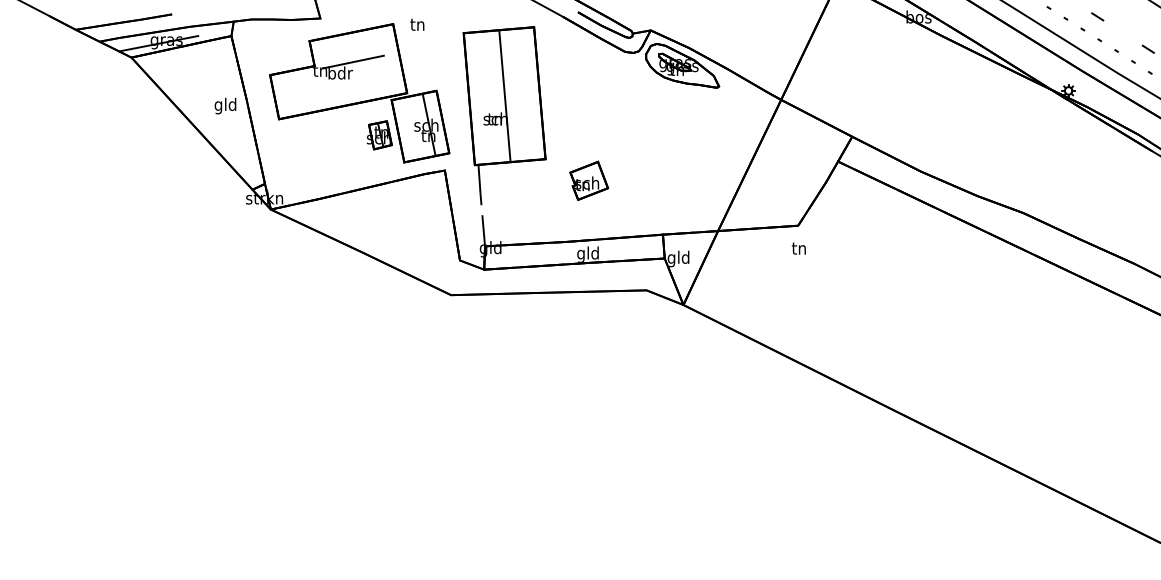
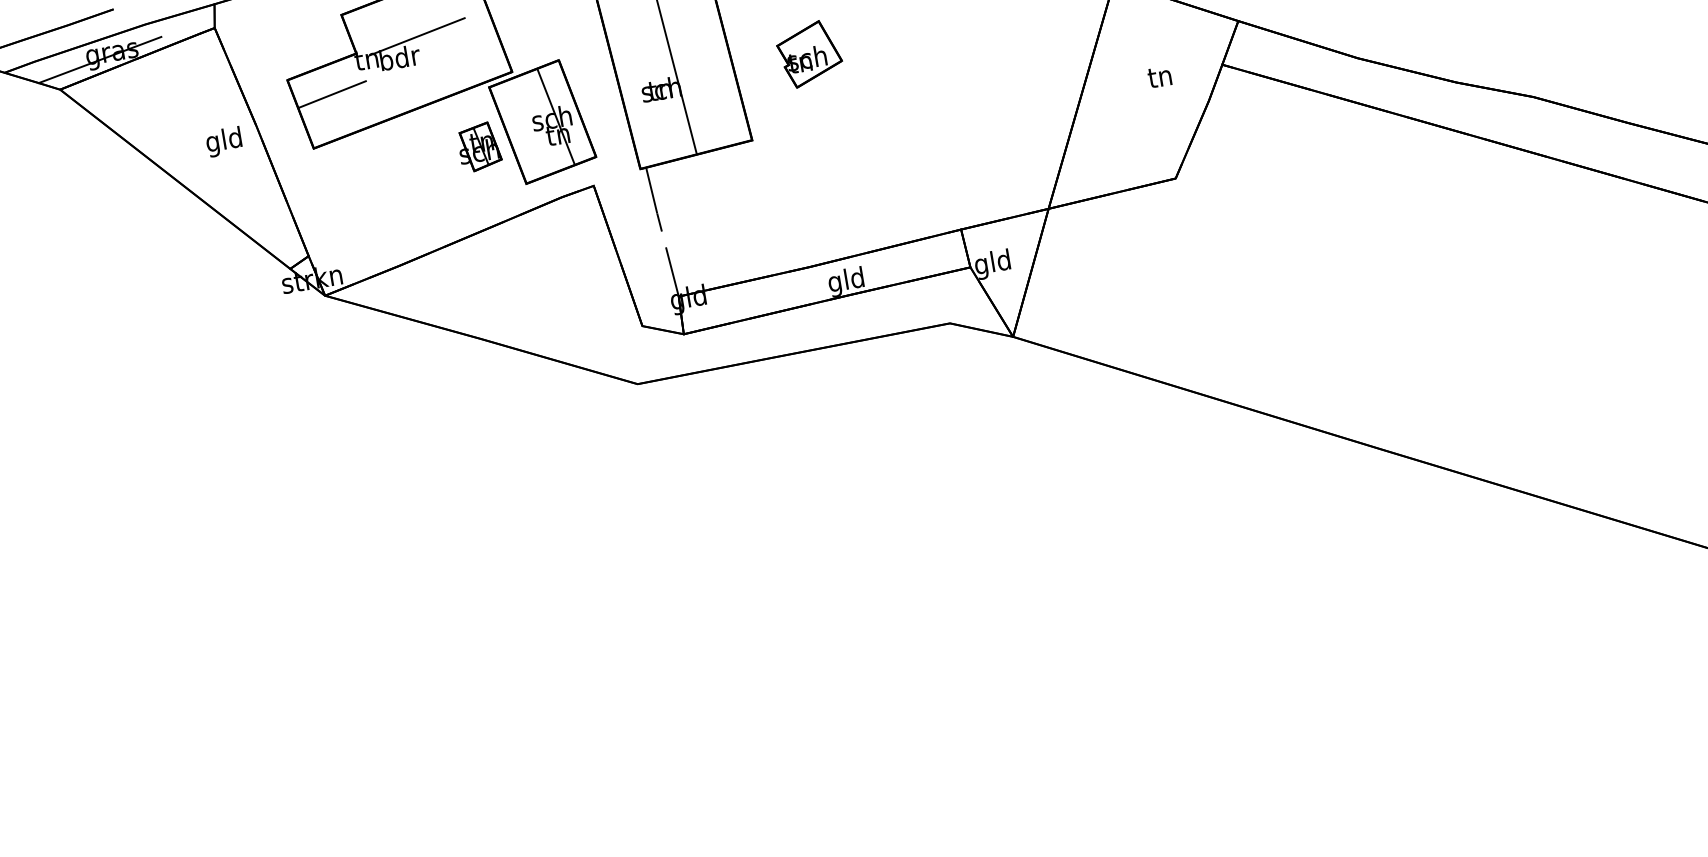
line: (295, 88) -> (331, 94), added
part: (589, 180) -> (810, 53), moved
text: (798, 248) -> (1159, 76), moved

